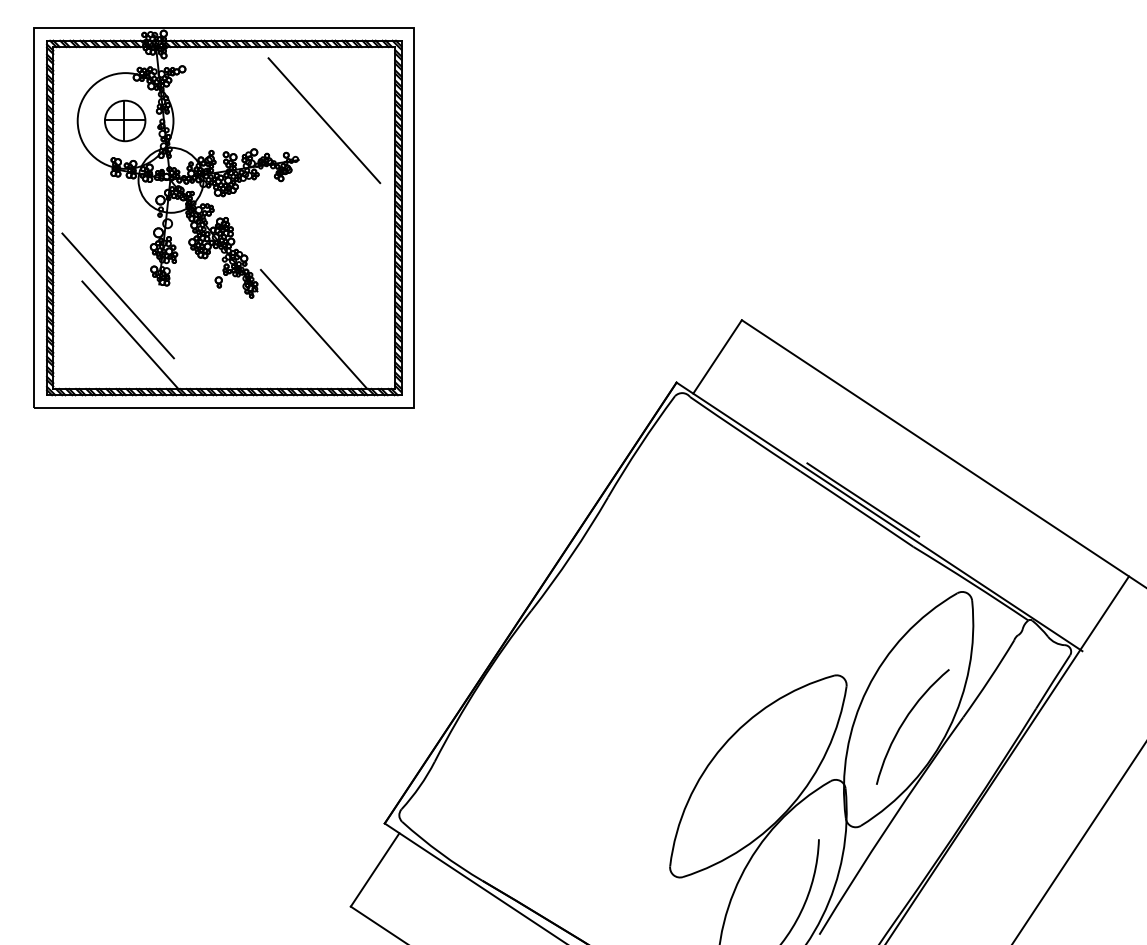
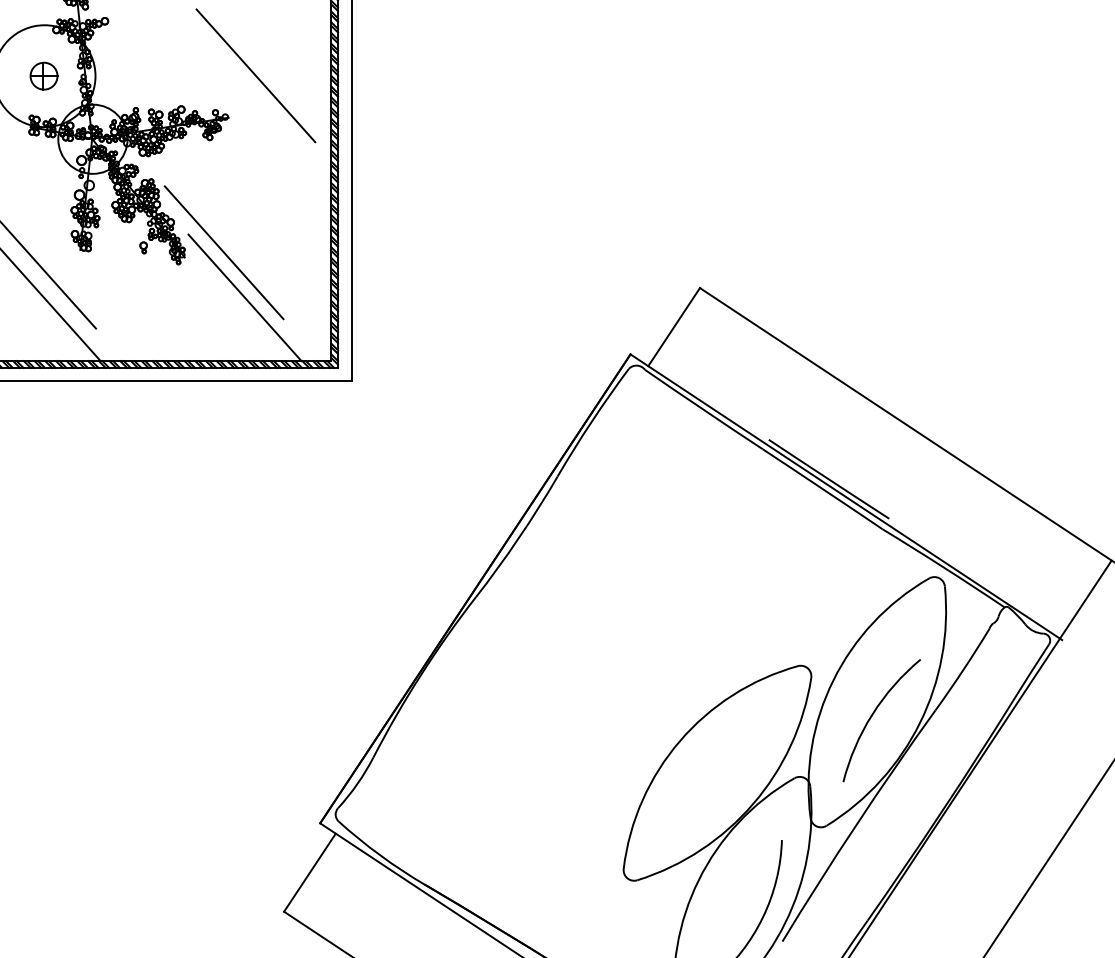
part: (124, 120) -> (43, 75), size x0.62
line: (294, 286) -> (224, 252), added

